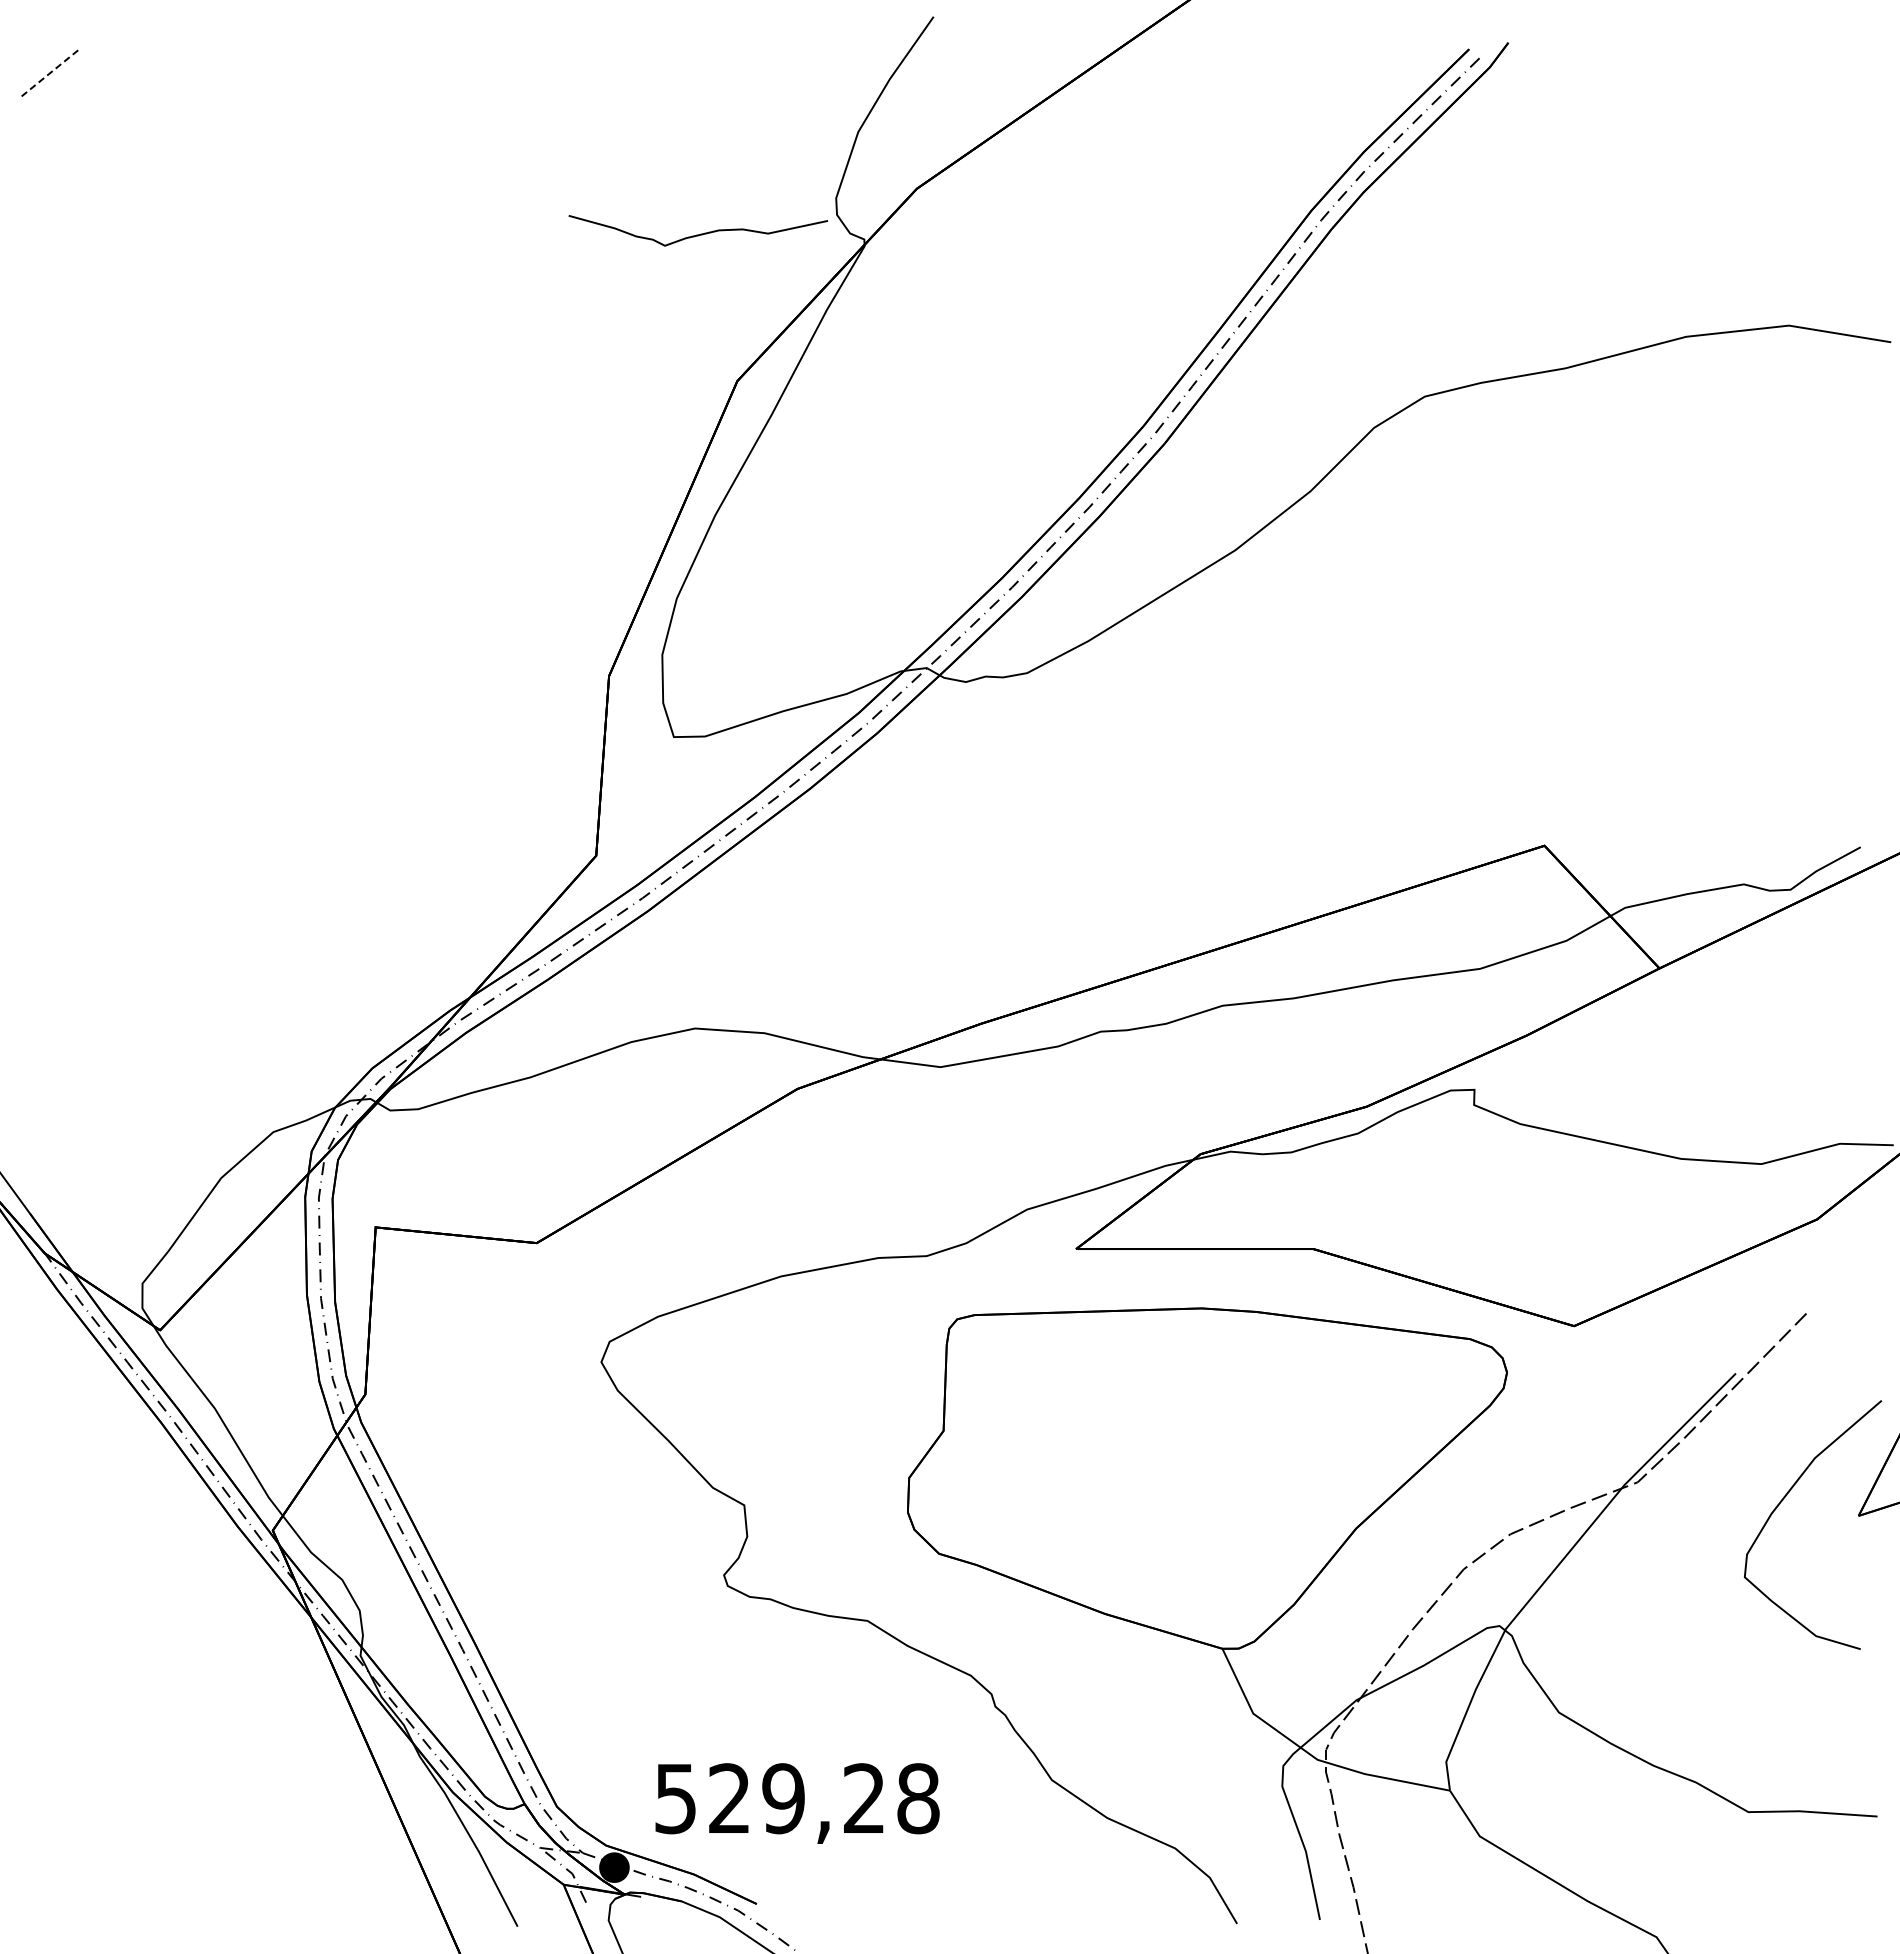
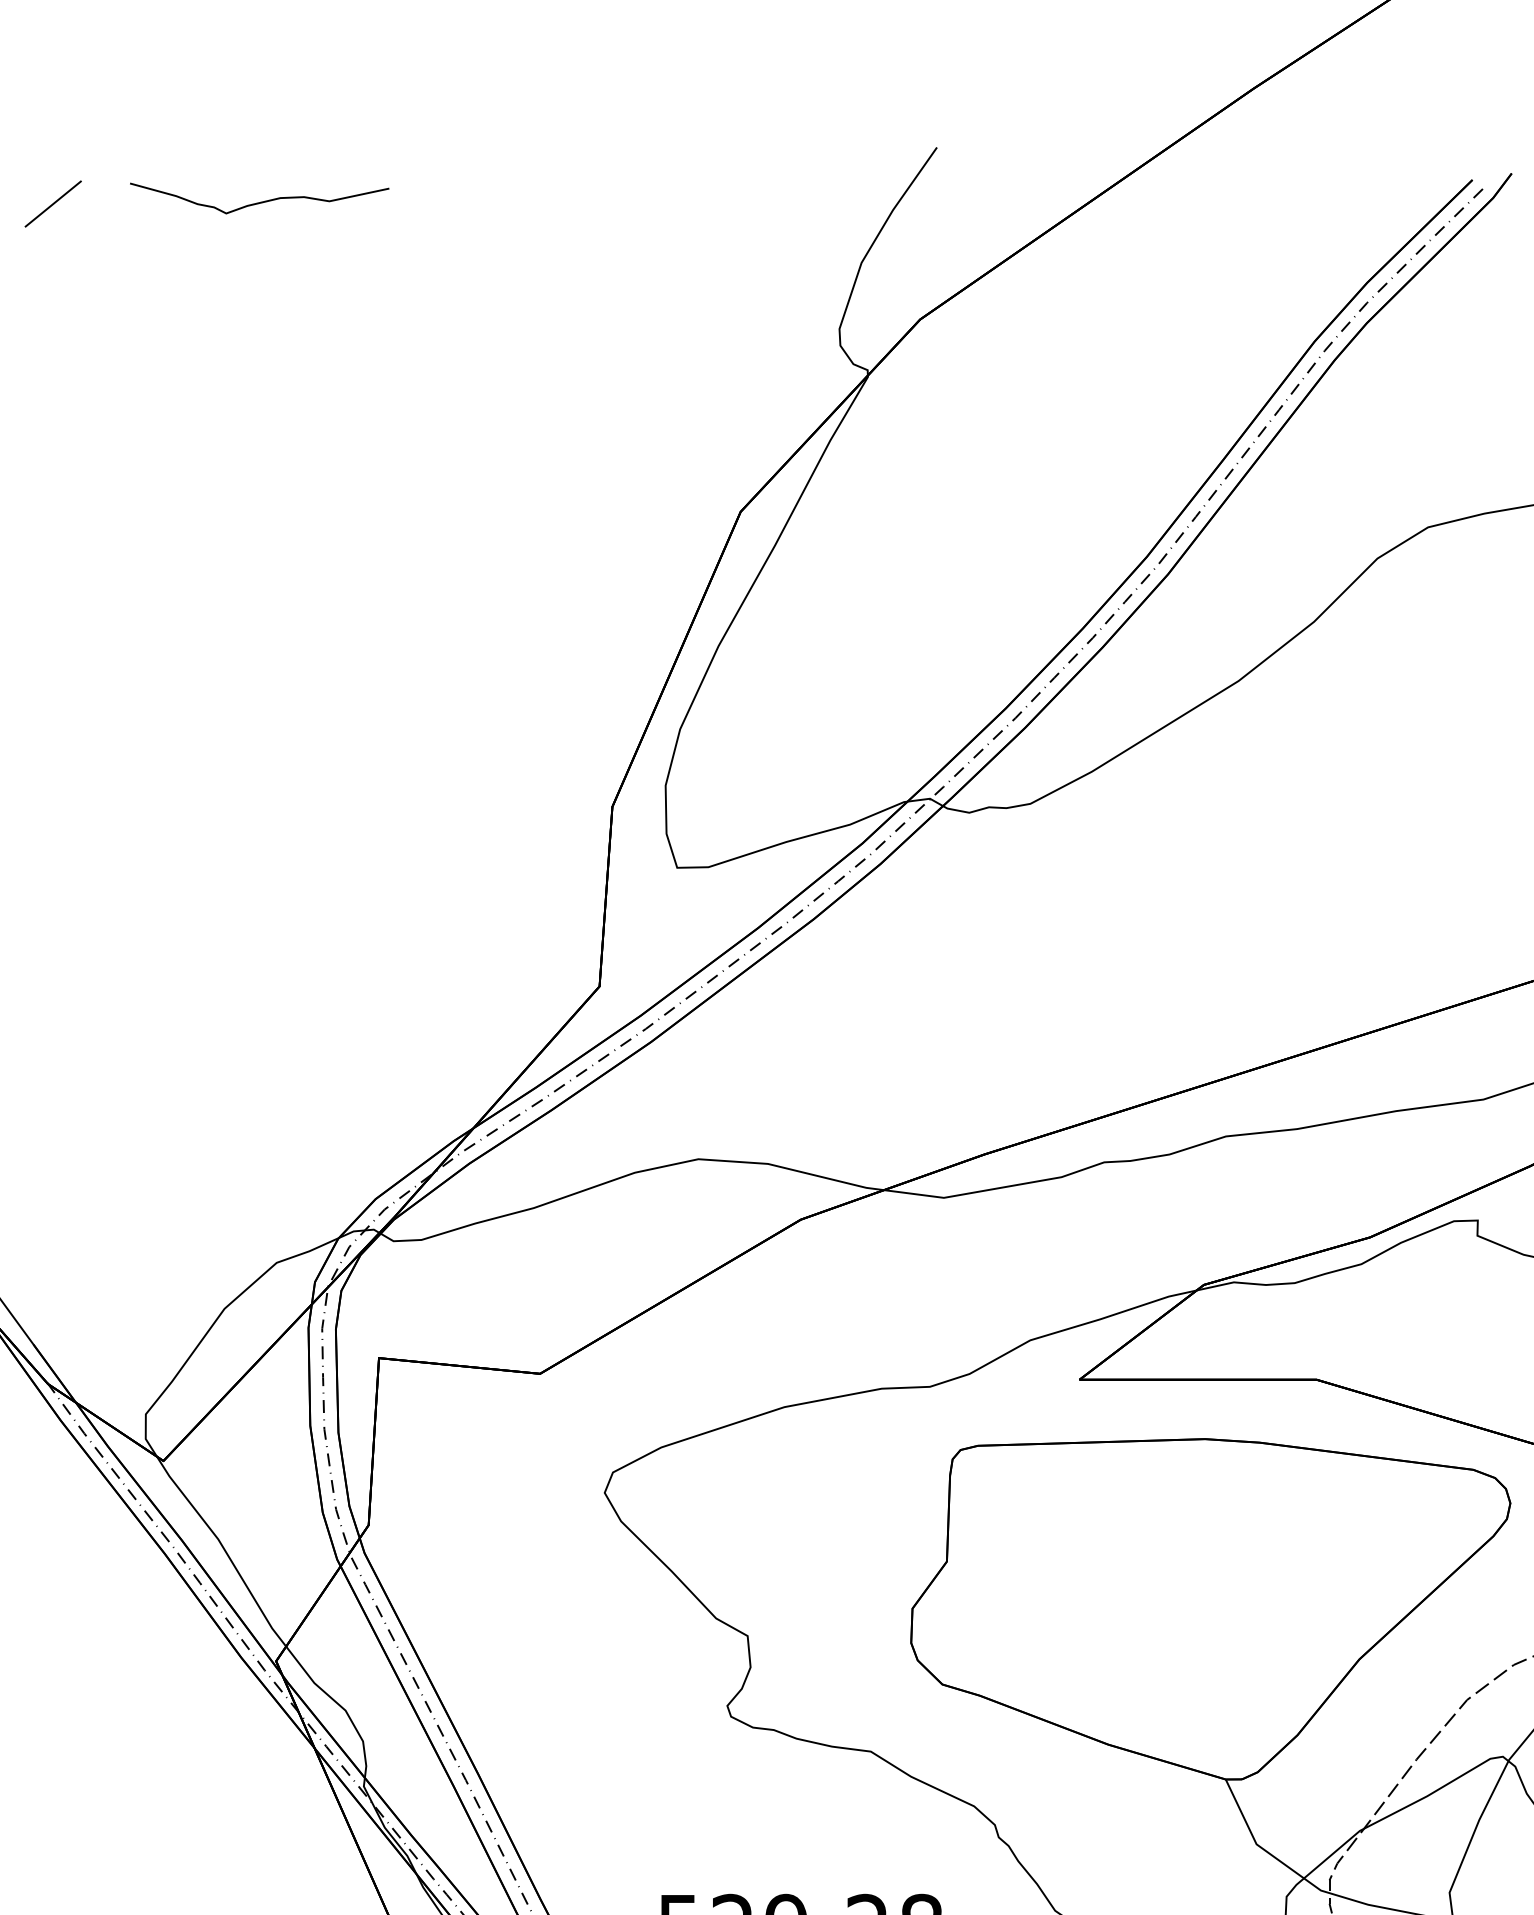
line: (49, 73) -> (52, 204), dashed -> solid
curve: (700, 233) -> (261, 201), moved

